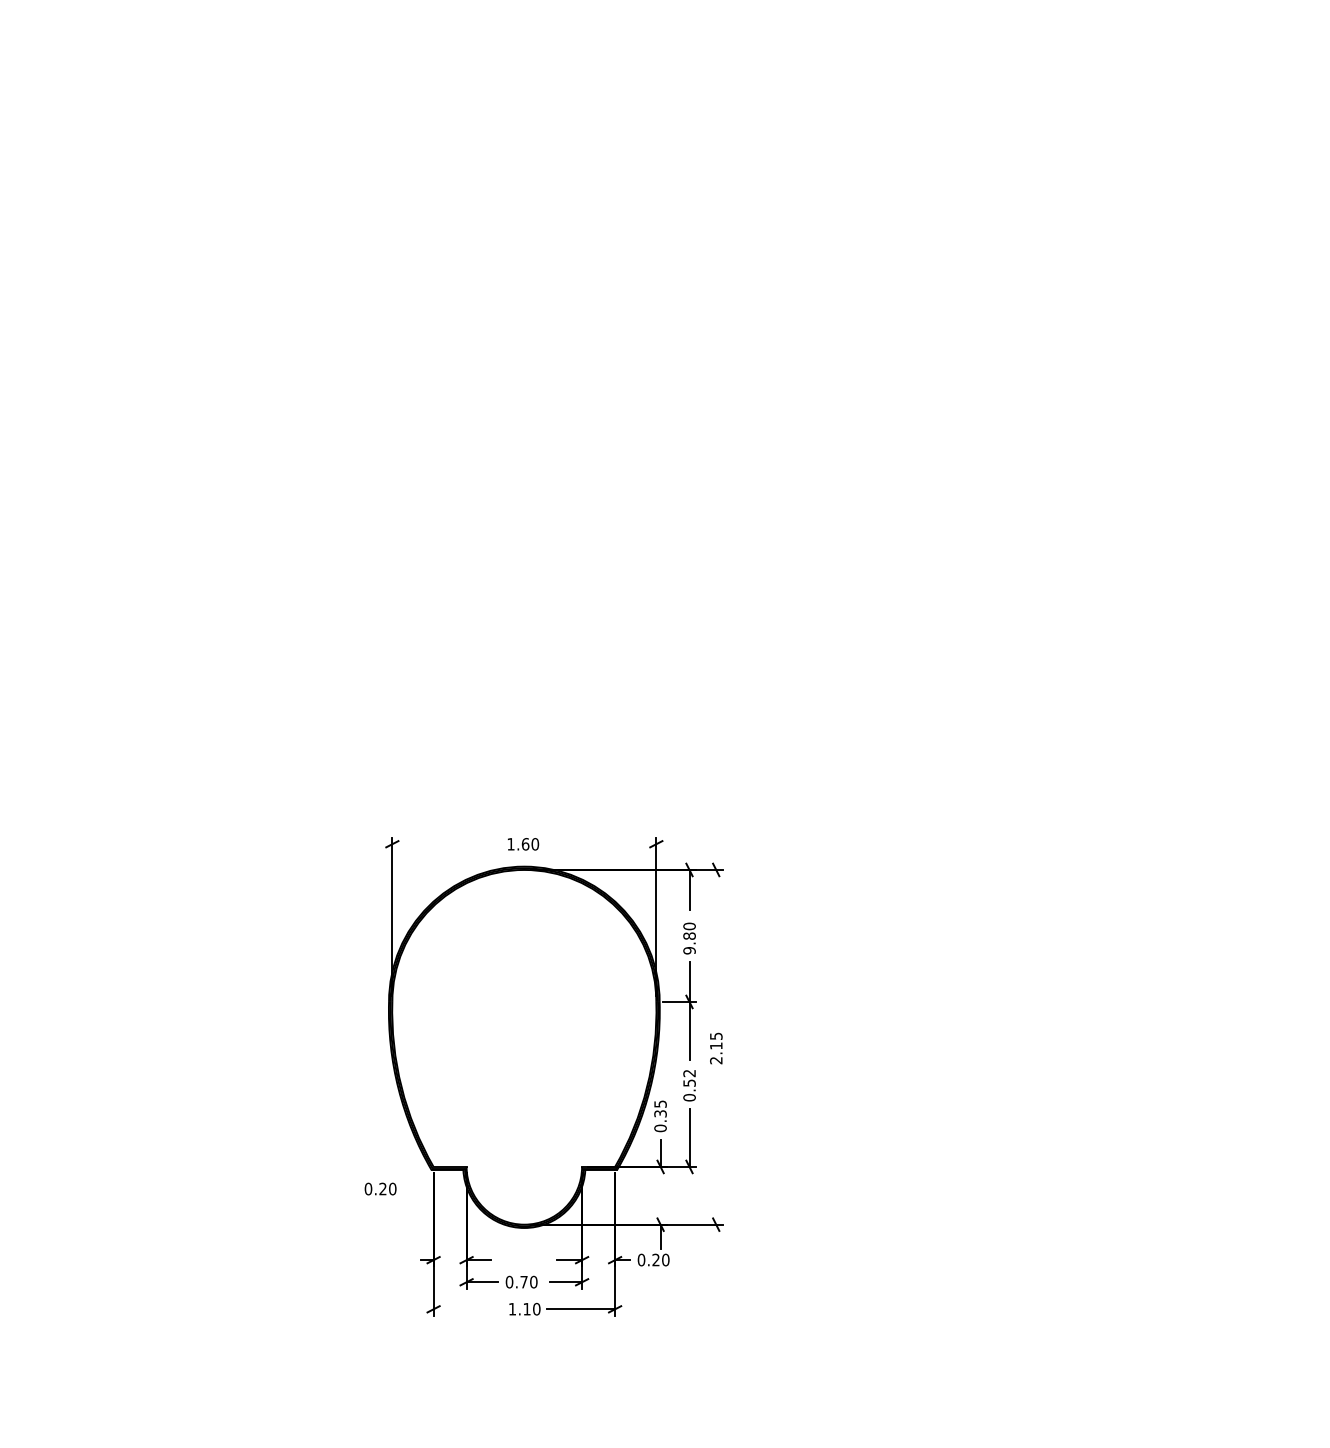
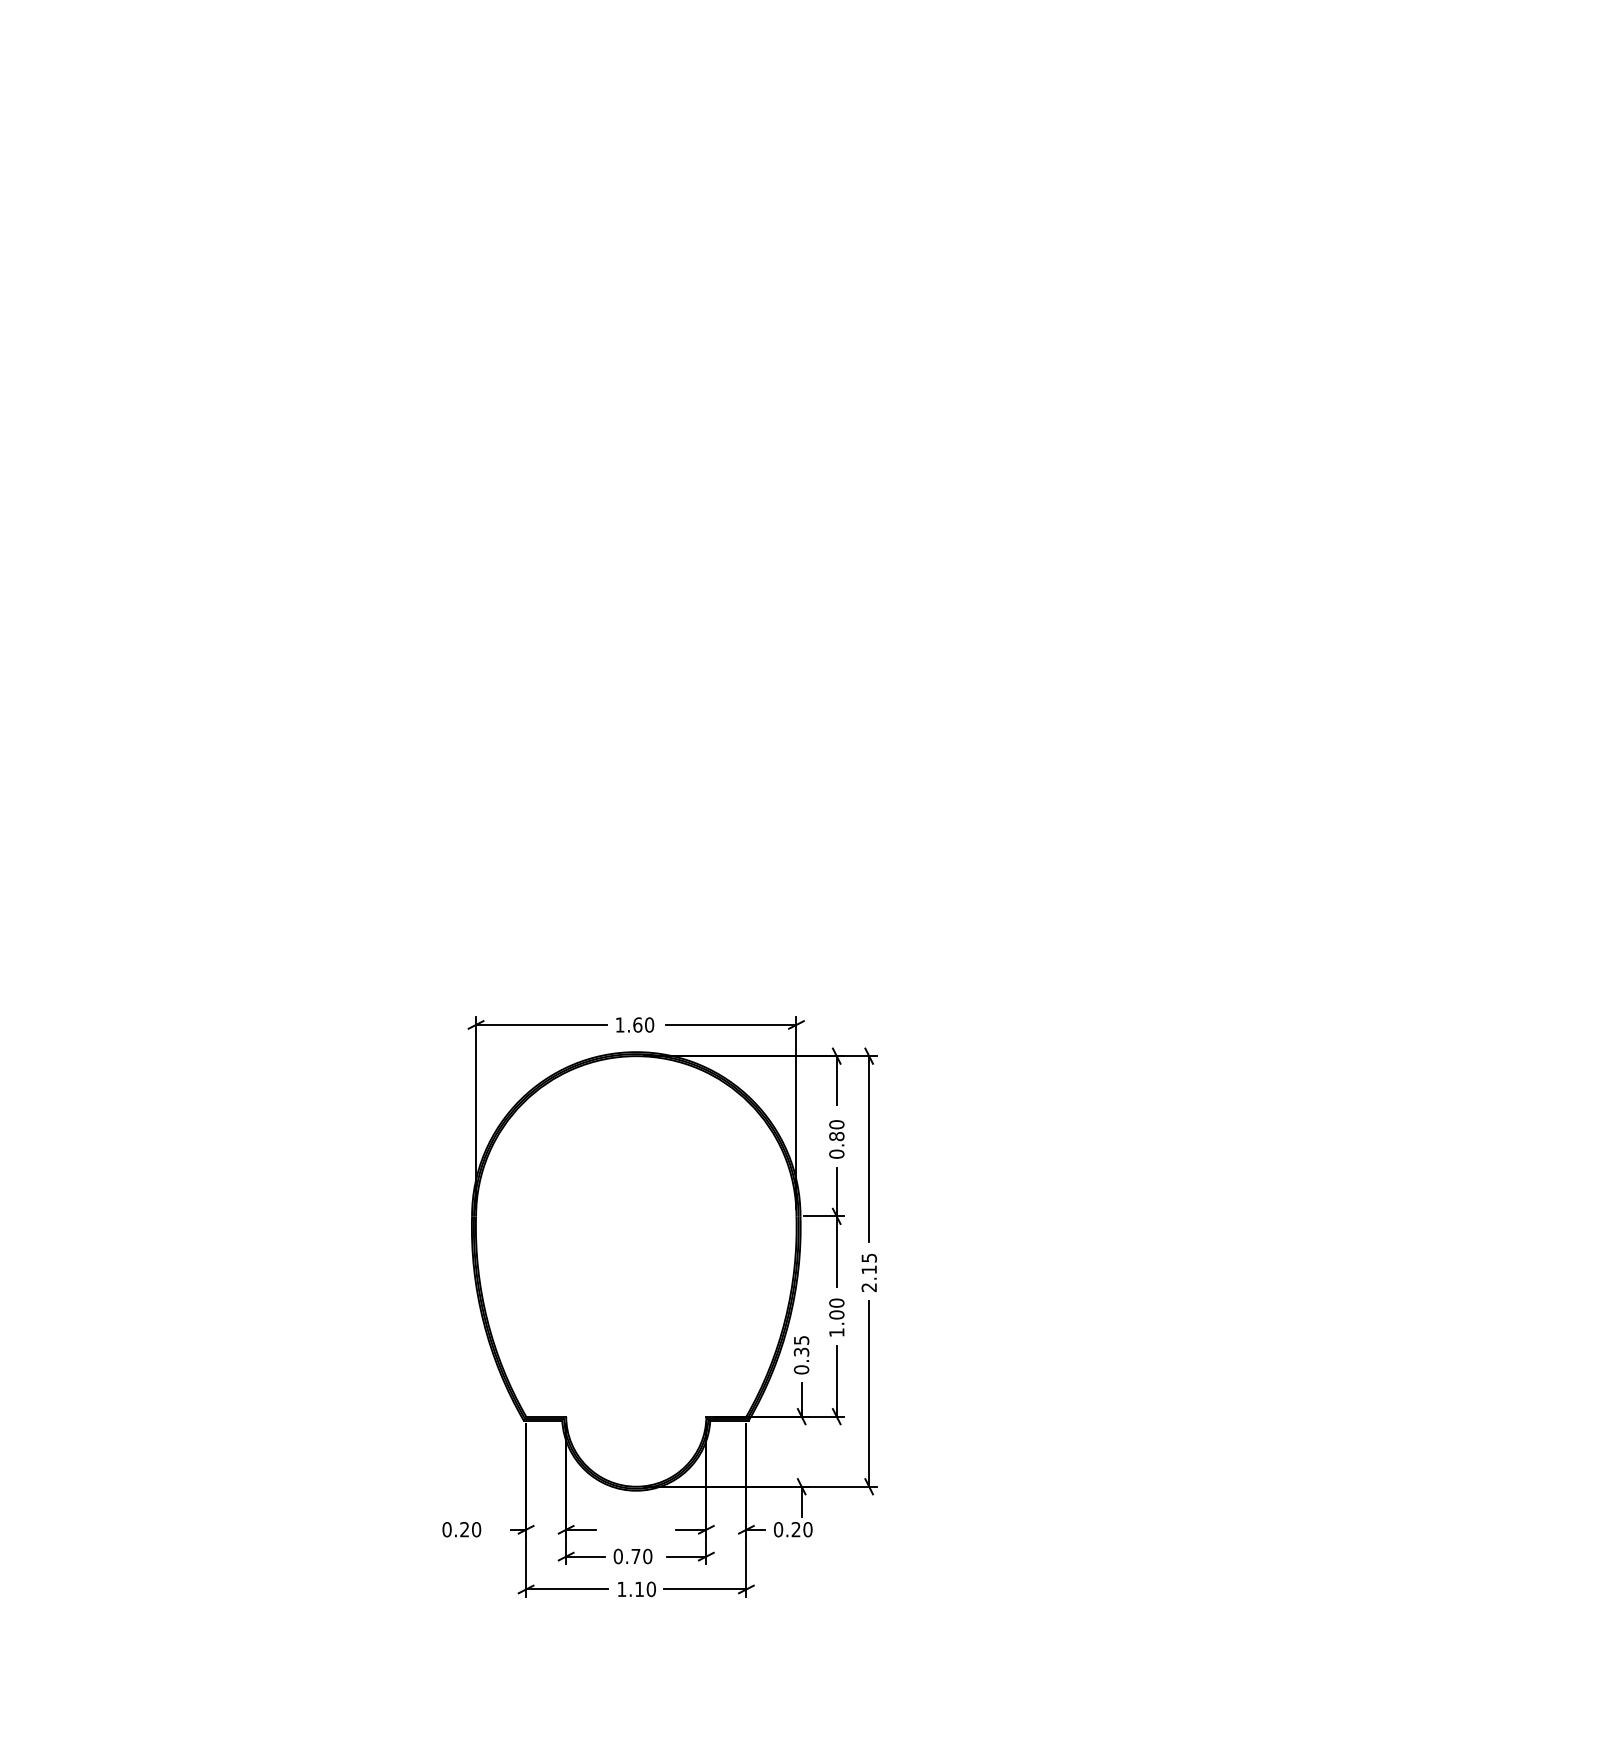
line: (445, 844) -> (540, 1025), added
line: (602, 844) -> (731, 1025), added
line: (716, 946) -> (869, 1149), added
text: (689, 950) -> (836, 1153), 9.80 -> 0.80
text: (689, 1085) -> (836, 1317), 0.52 -> 1.00
line: (716, 1147) -> (869, 1393), added
text: (380, 1188) -> (461, 1528), moved
line: (467, 1309) -> (567, 1589), added

